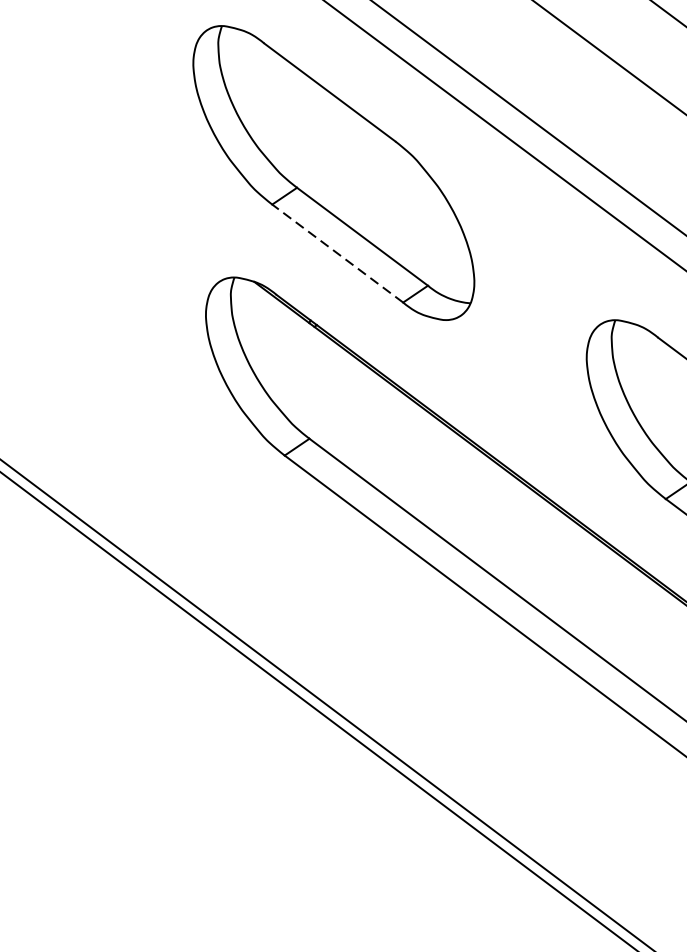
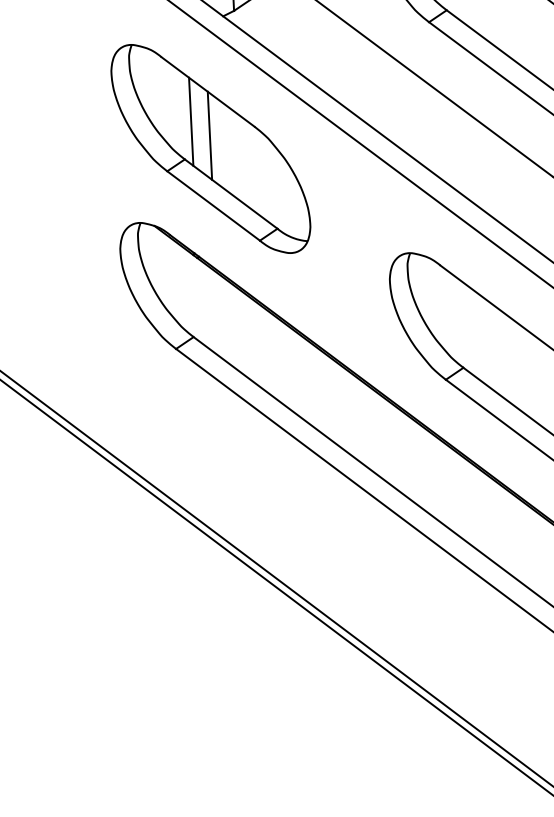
line: (306, 134) -> (191, 121), added
line: (331, 153) -> (209, 135), added
line: (337, 252) -> (213, 205), dashed -> solid

